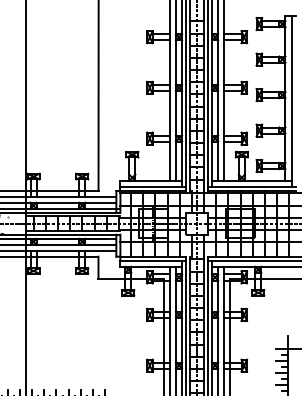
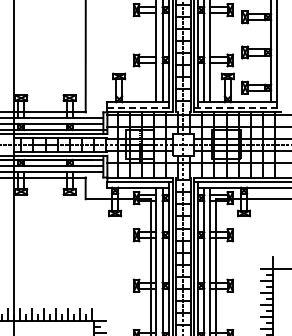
line: (153, 186) -> (140, 107), solid -> dashed
line: (251, 186) -> (237, 107), solid -> dashed

